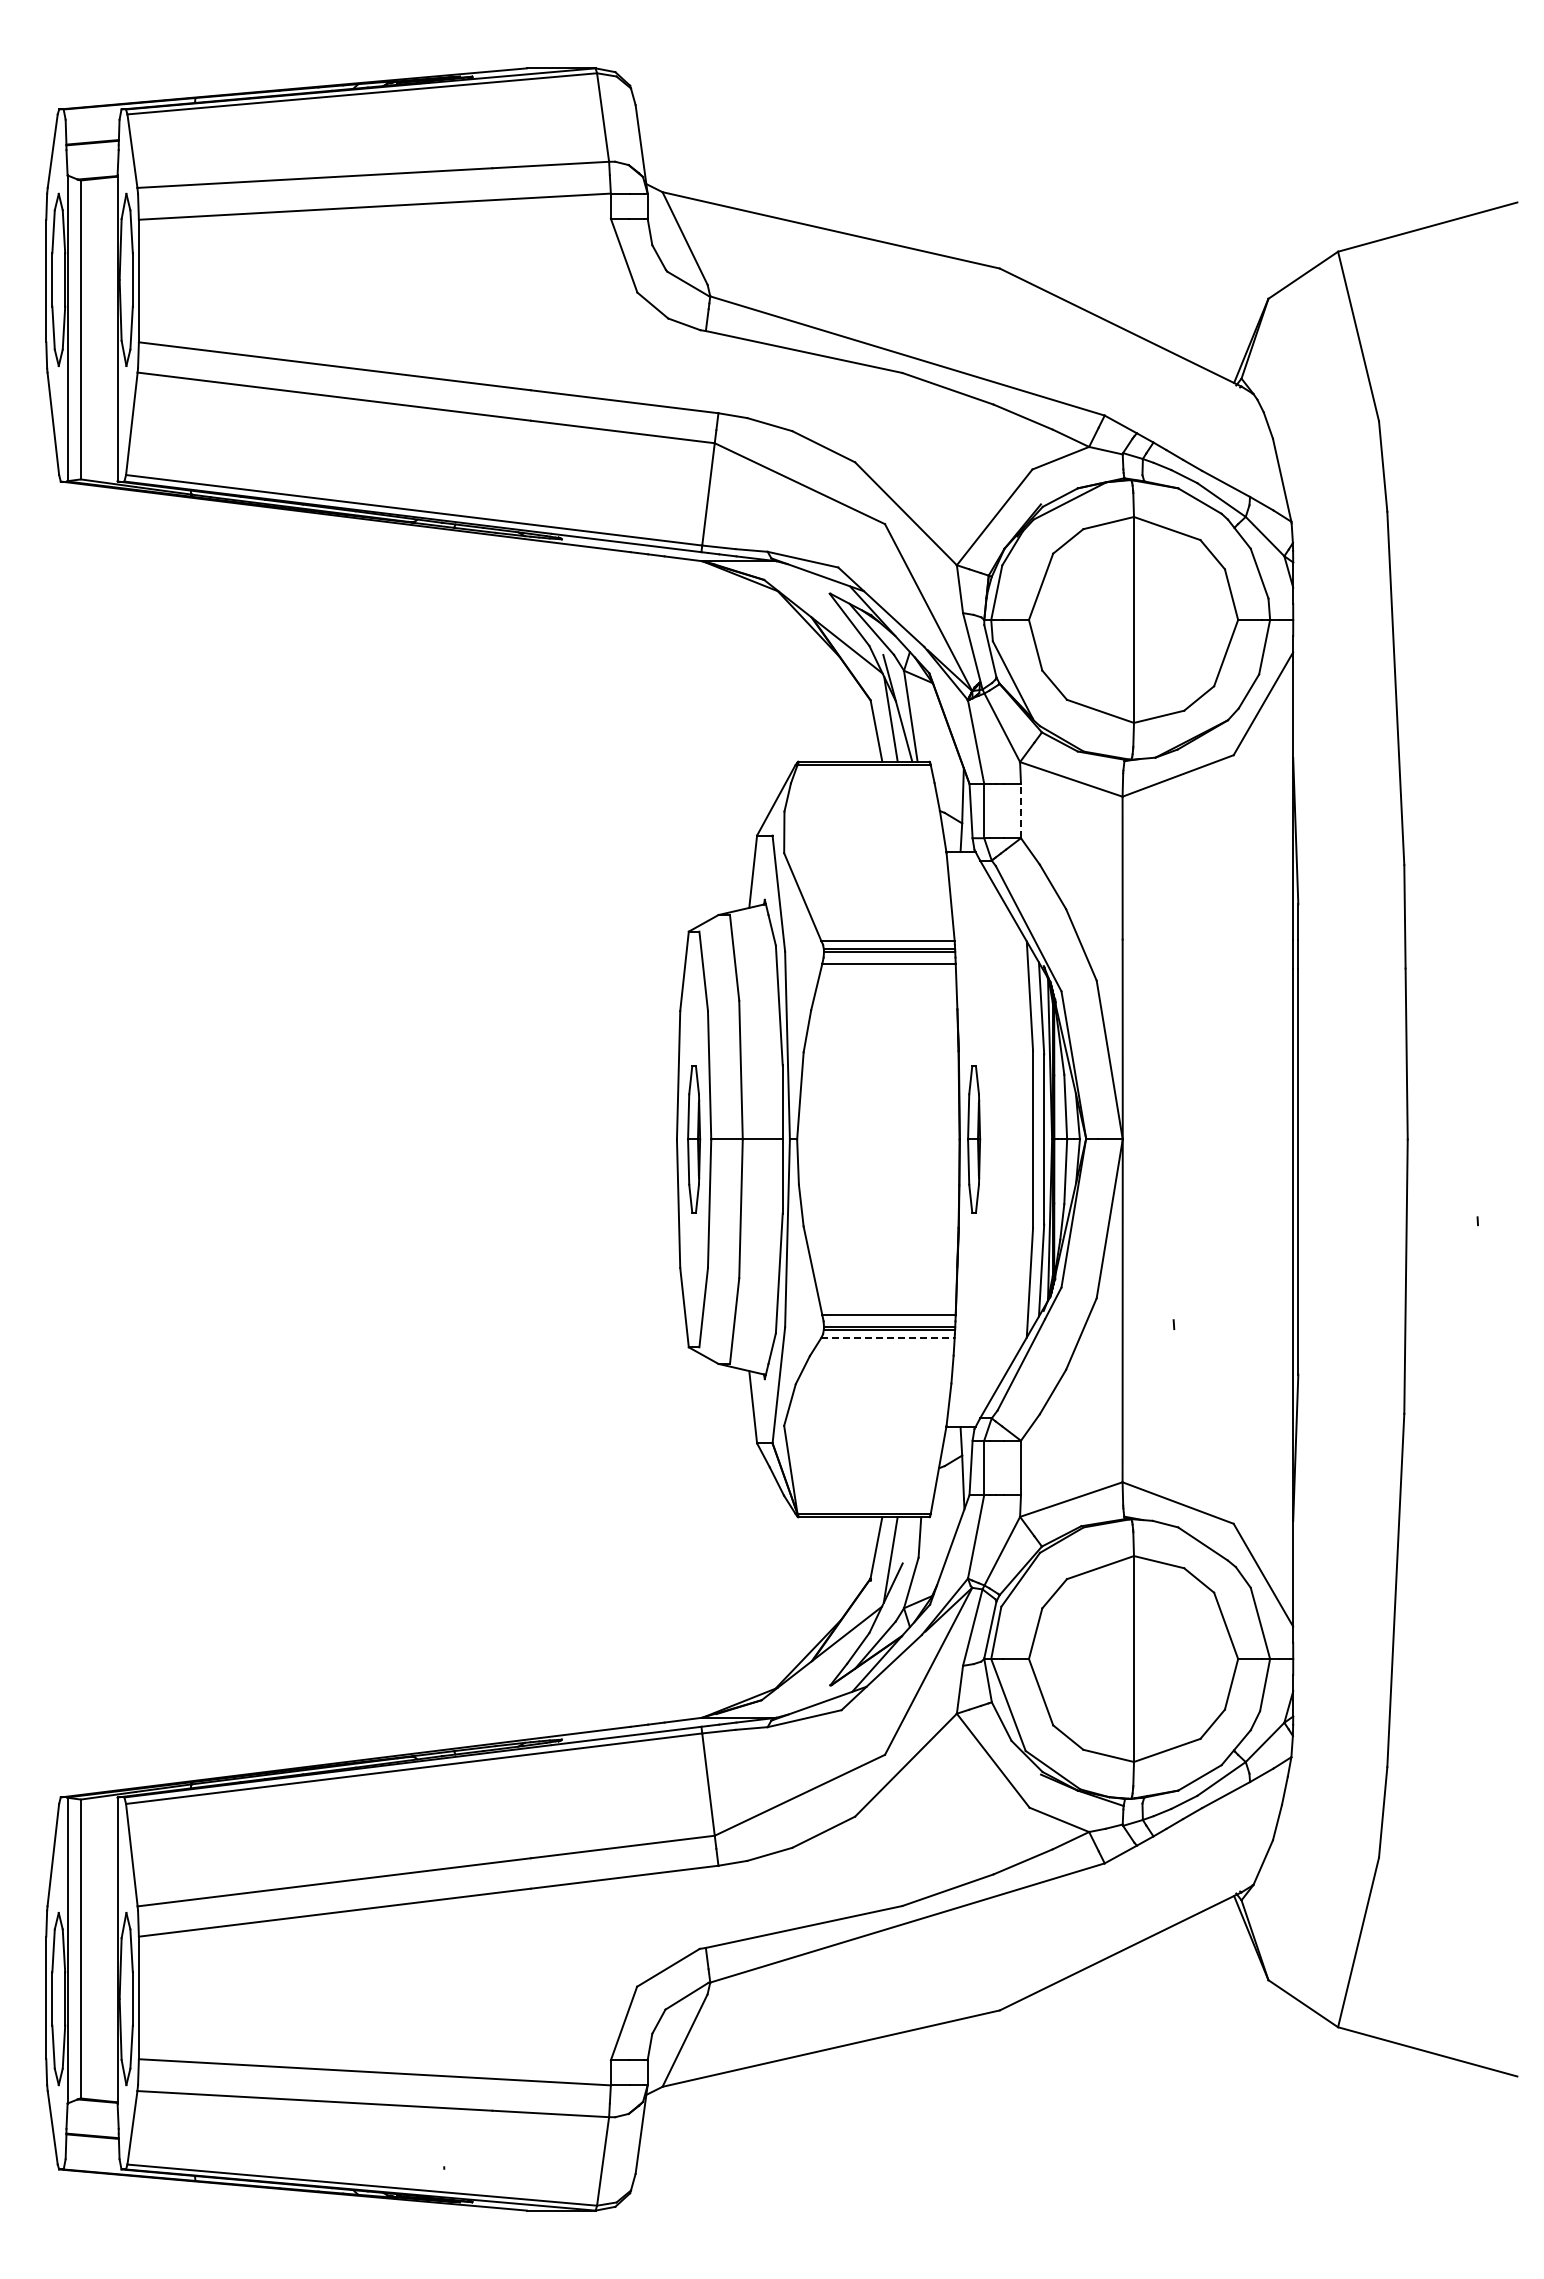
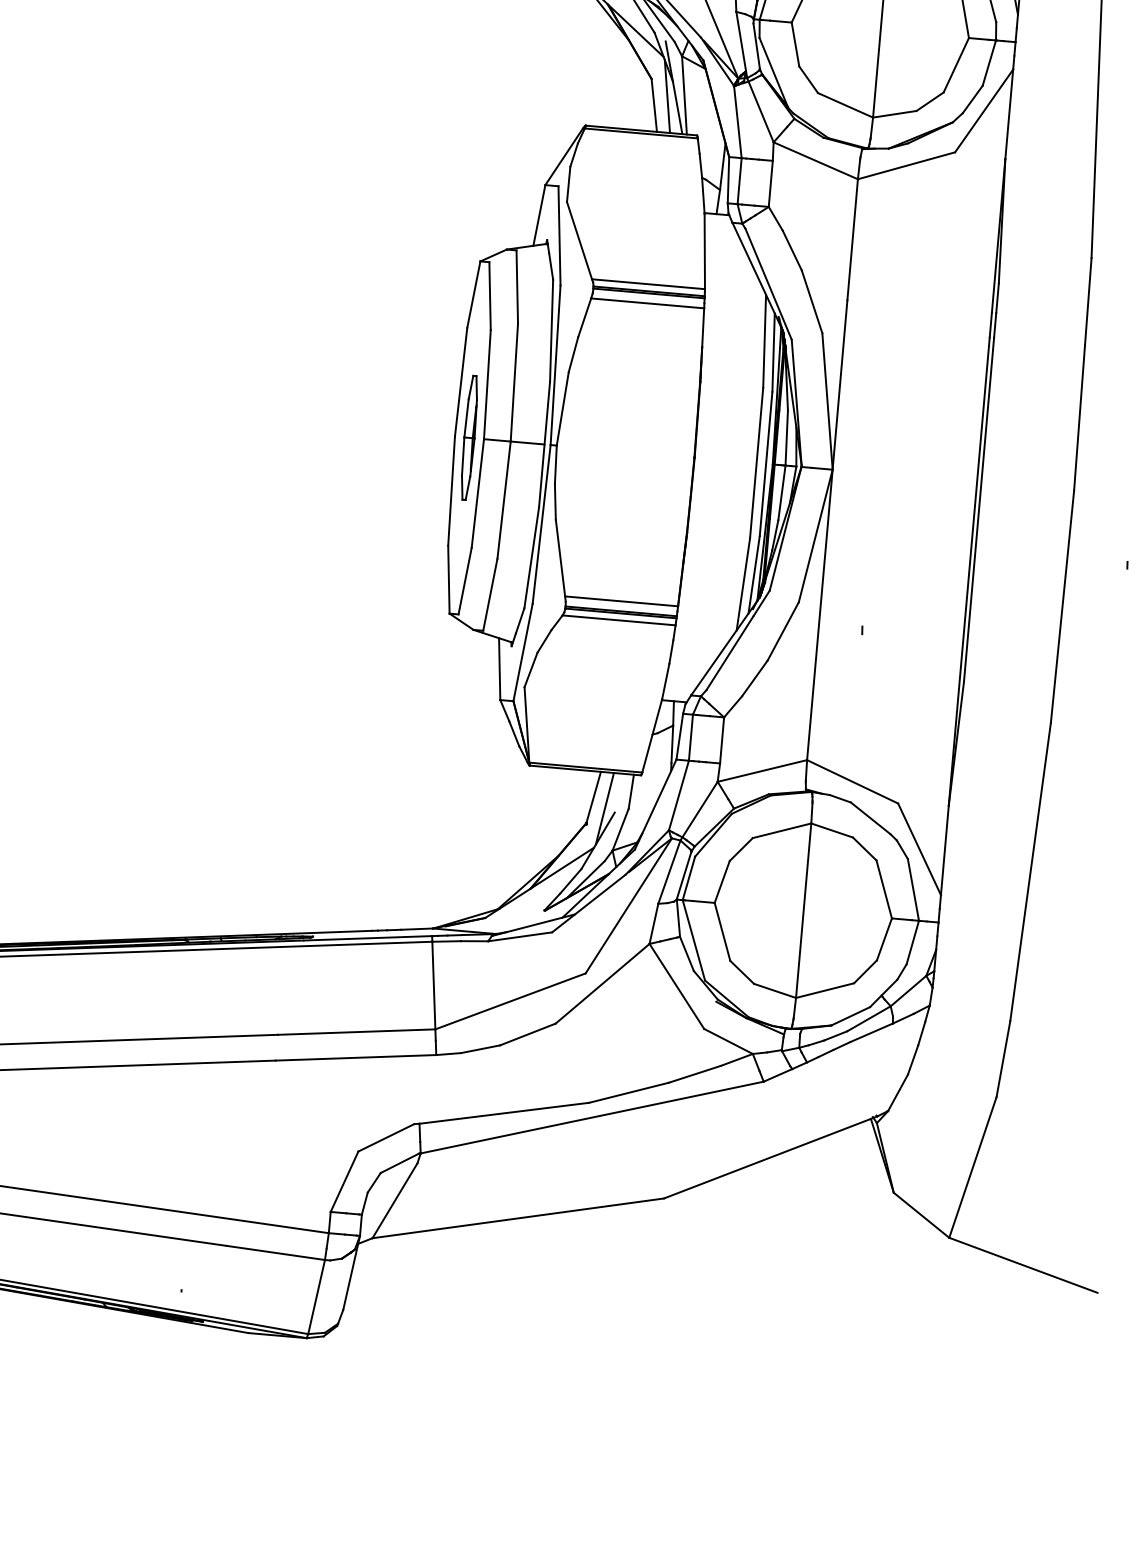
line: (1021, 810) -> (771, 183), dashed -> solid
part: (974, 1139) -> (707, 458), removed
line: (888, 1337) -> (619, 620), dashed -> solid

